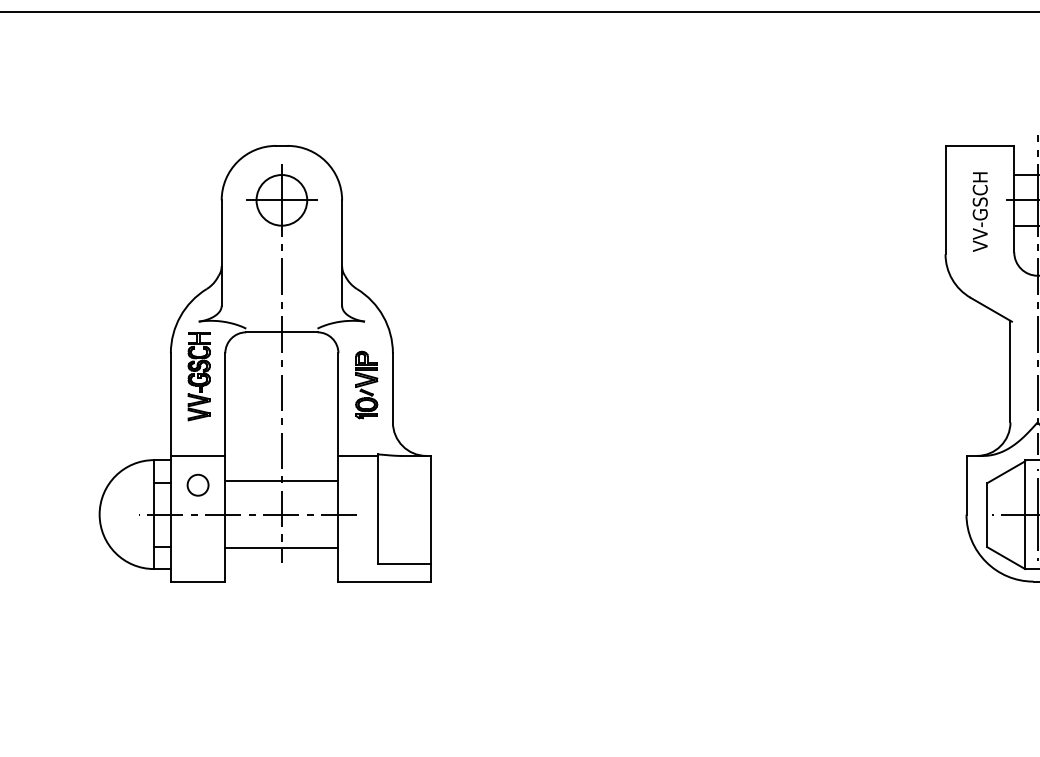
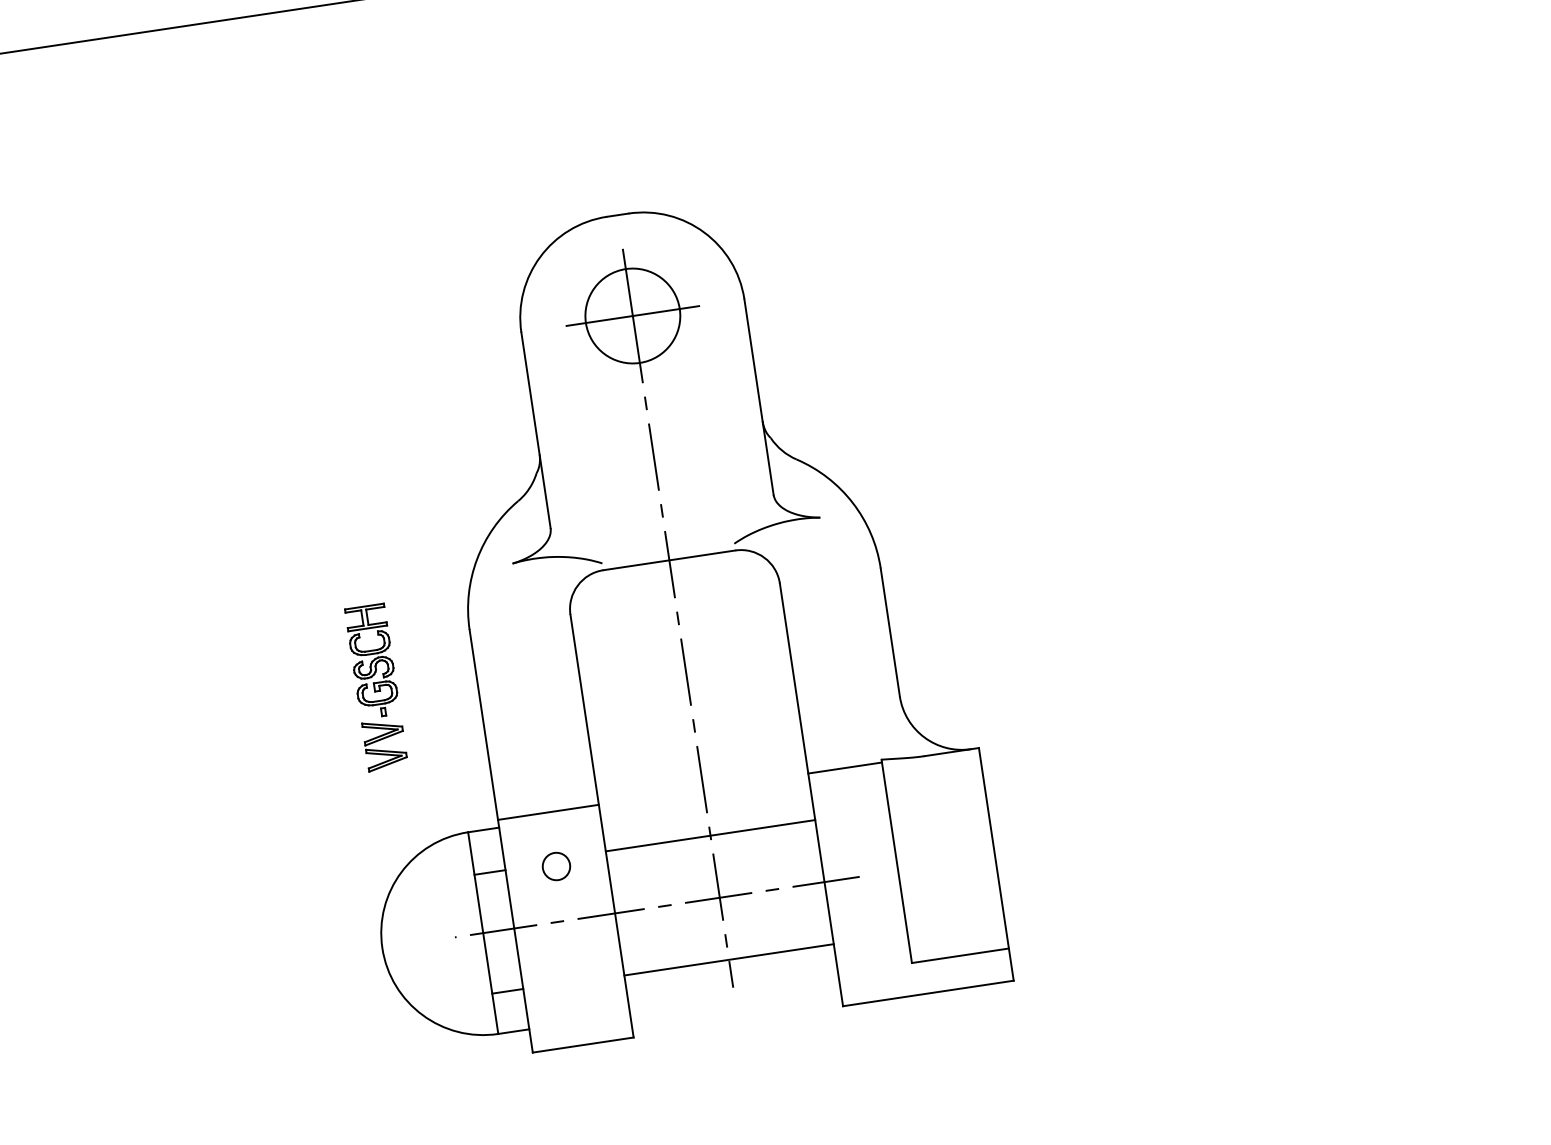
part: (198, 376) -> (375, 687), moved
part: (366, 384) -> (840, 633), removed
circle: (197, 484) -> (555, 865), size x0.7

